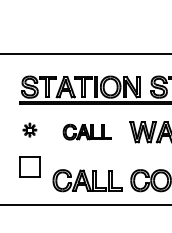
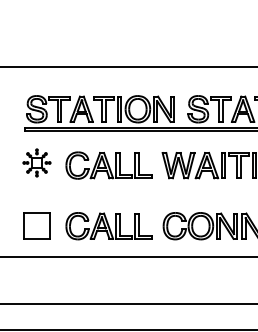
part: (29, 129) -> (36, 162), size x1.67
part: (87, 132) -> (108, 165), size x1.43
part: (29, 166) -> (36, 225), moved

